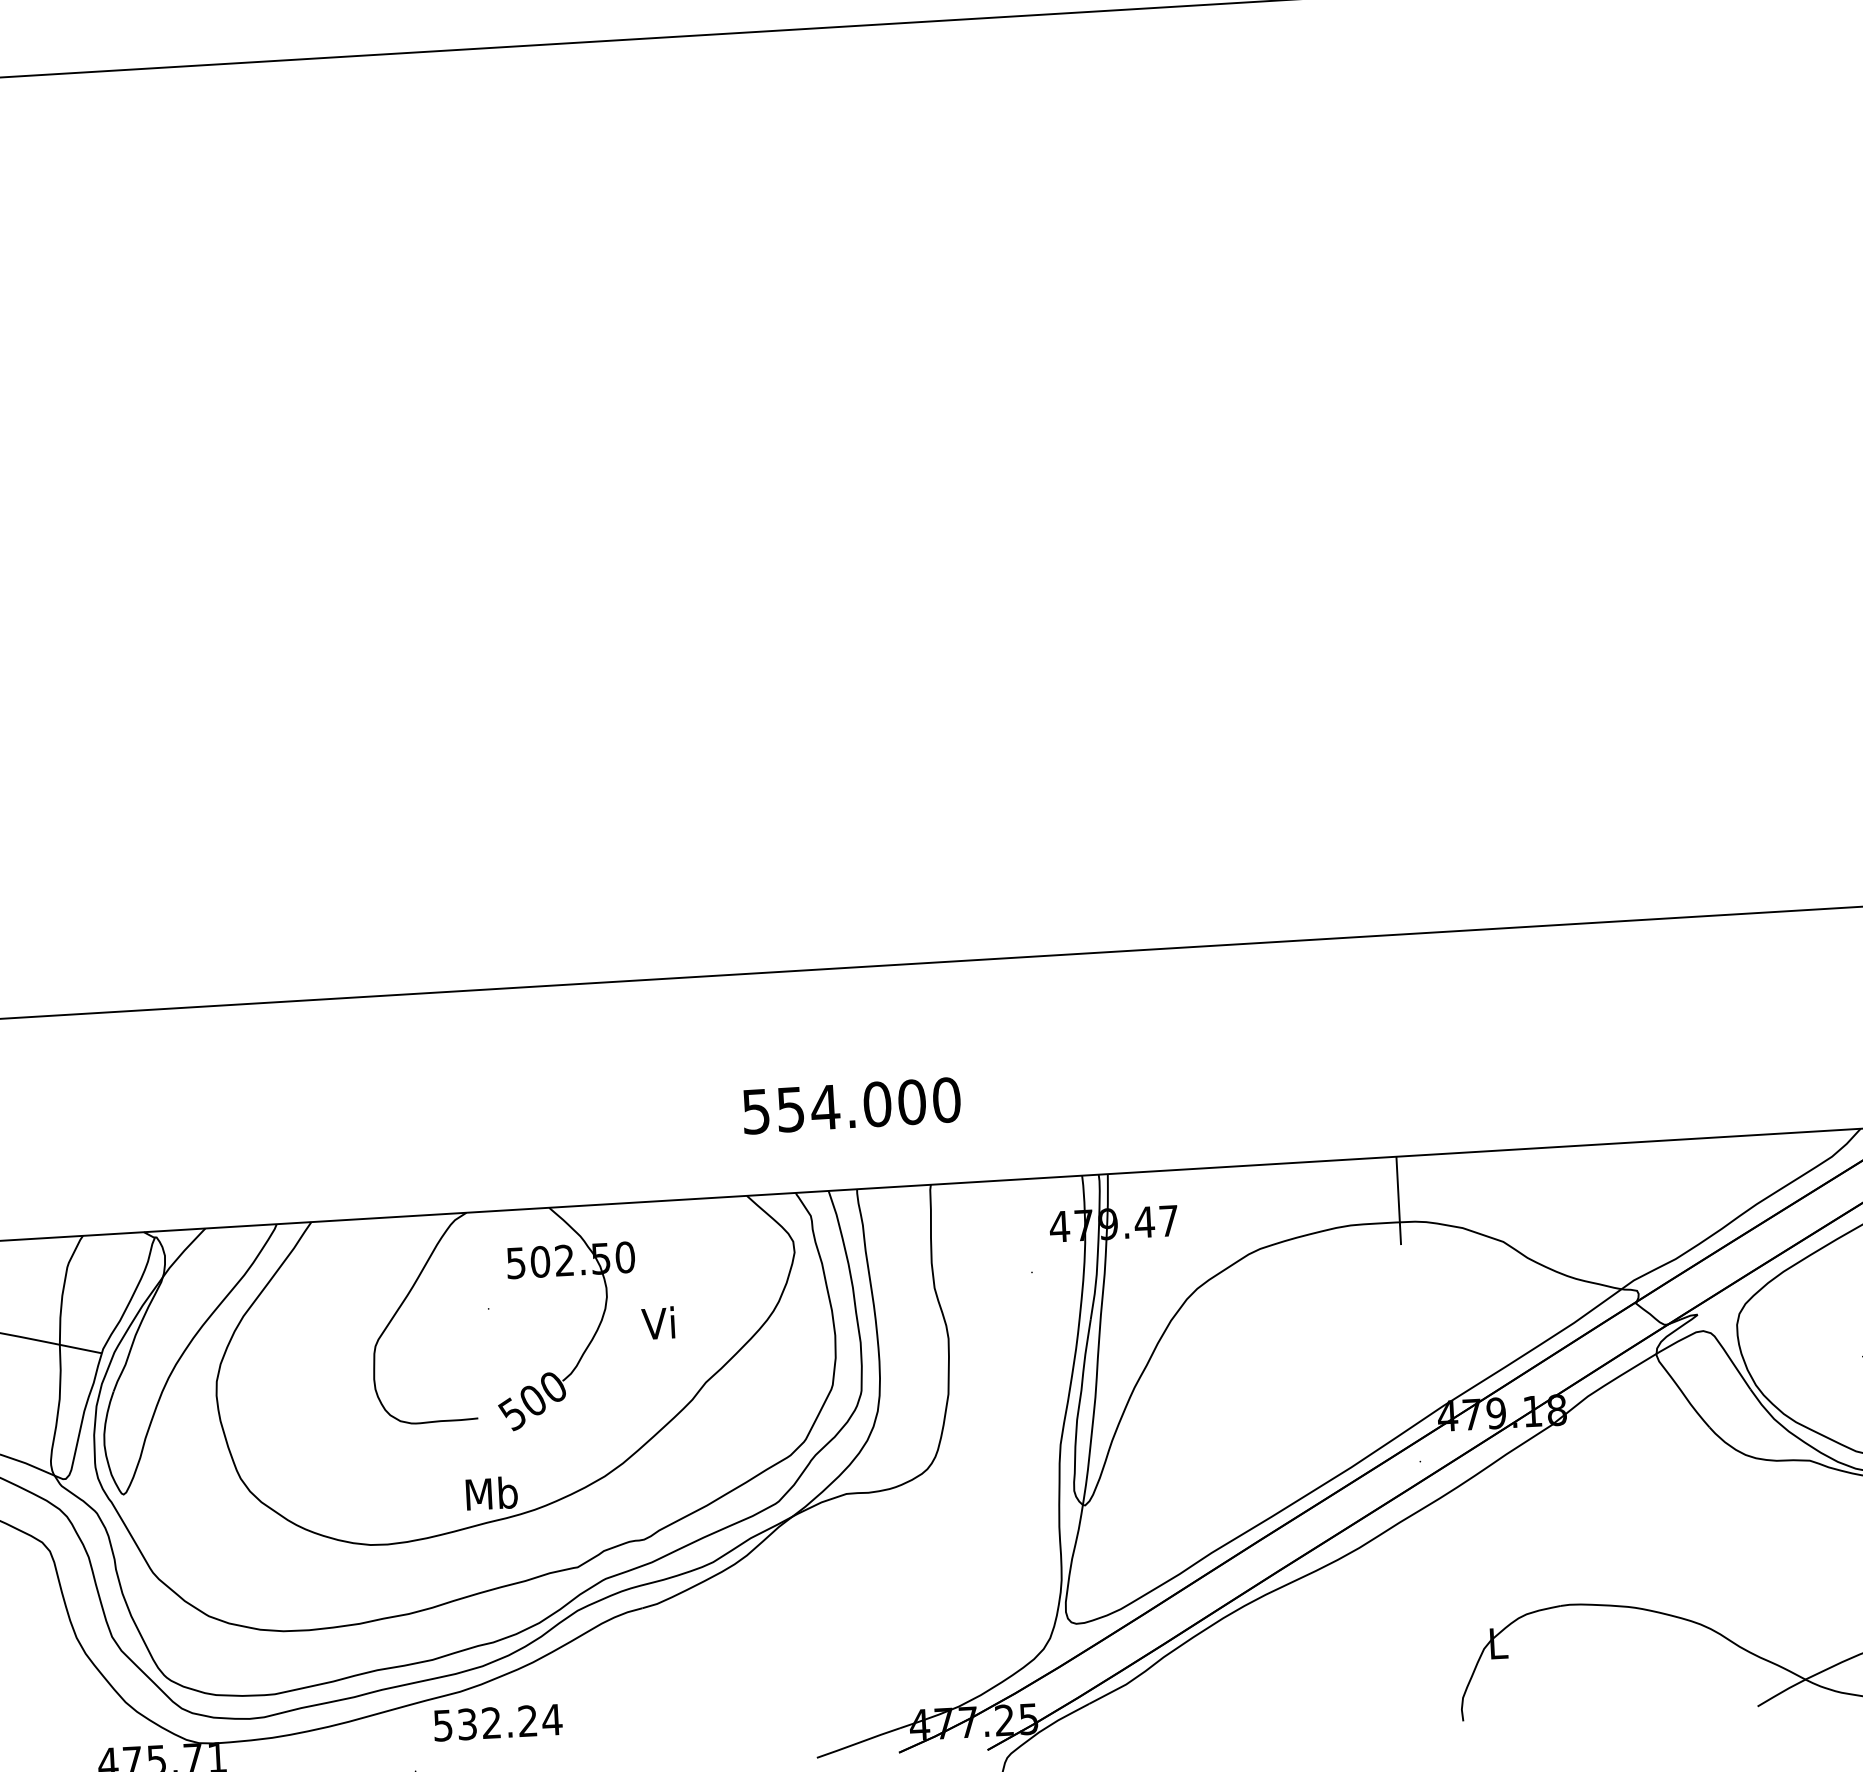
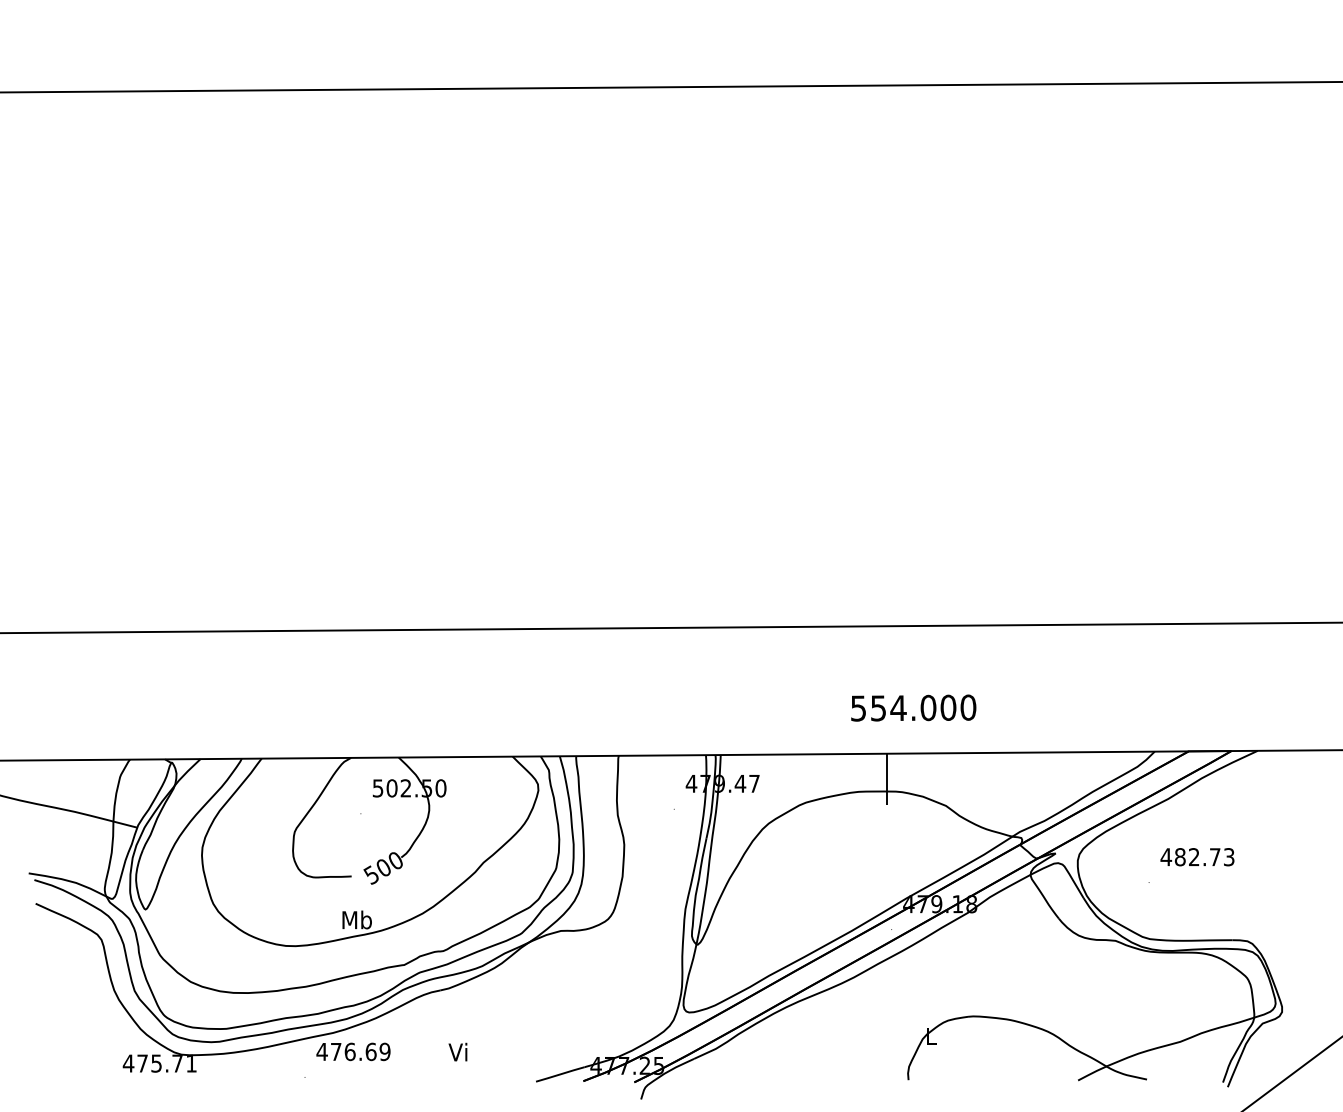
text: (851, 1104) -> (913, 707), moved
text: (657, 1322) -> (457, 1051), moved
text: (497, 1722) -> (353, 1051), 532.24 -> 476.69

